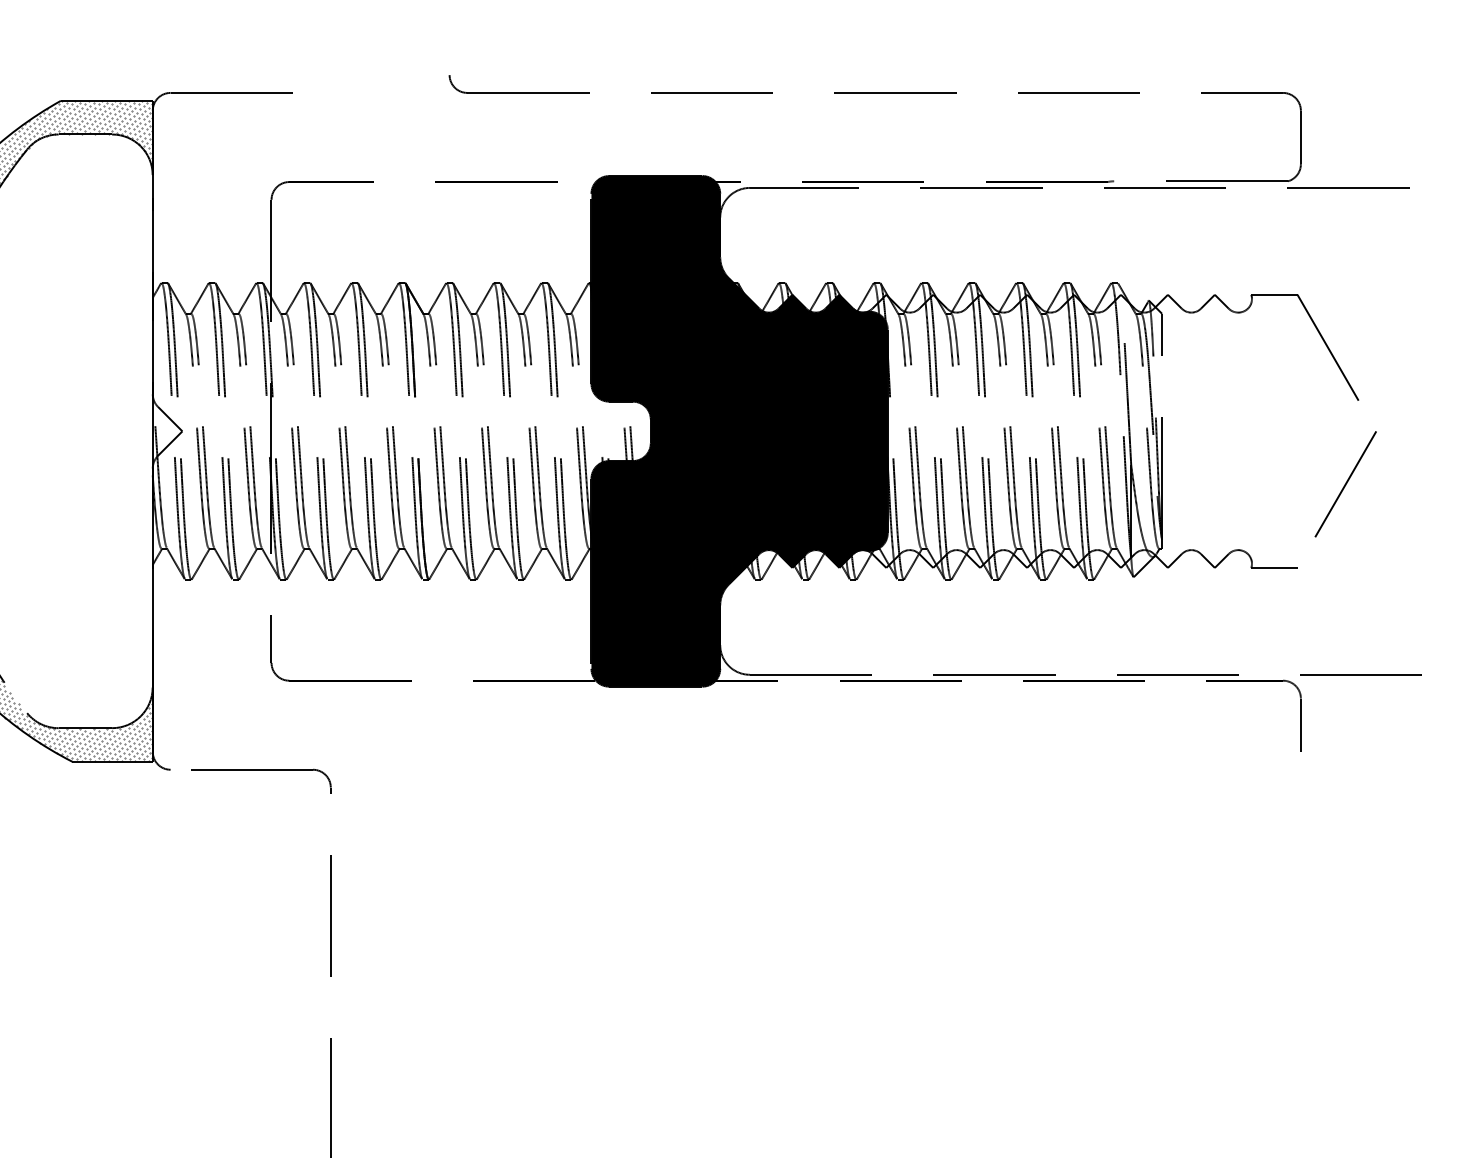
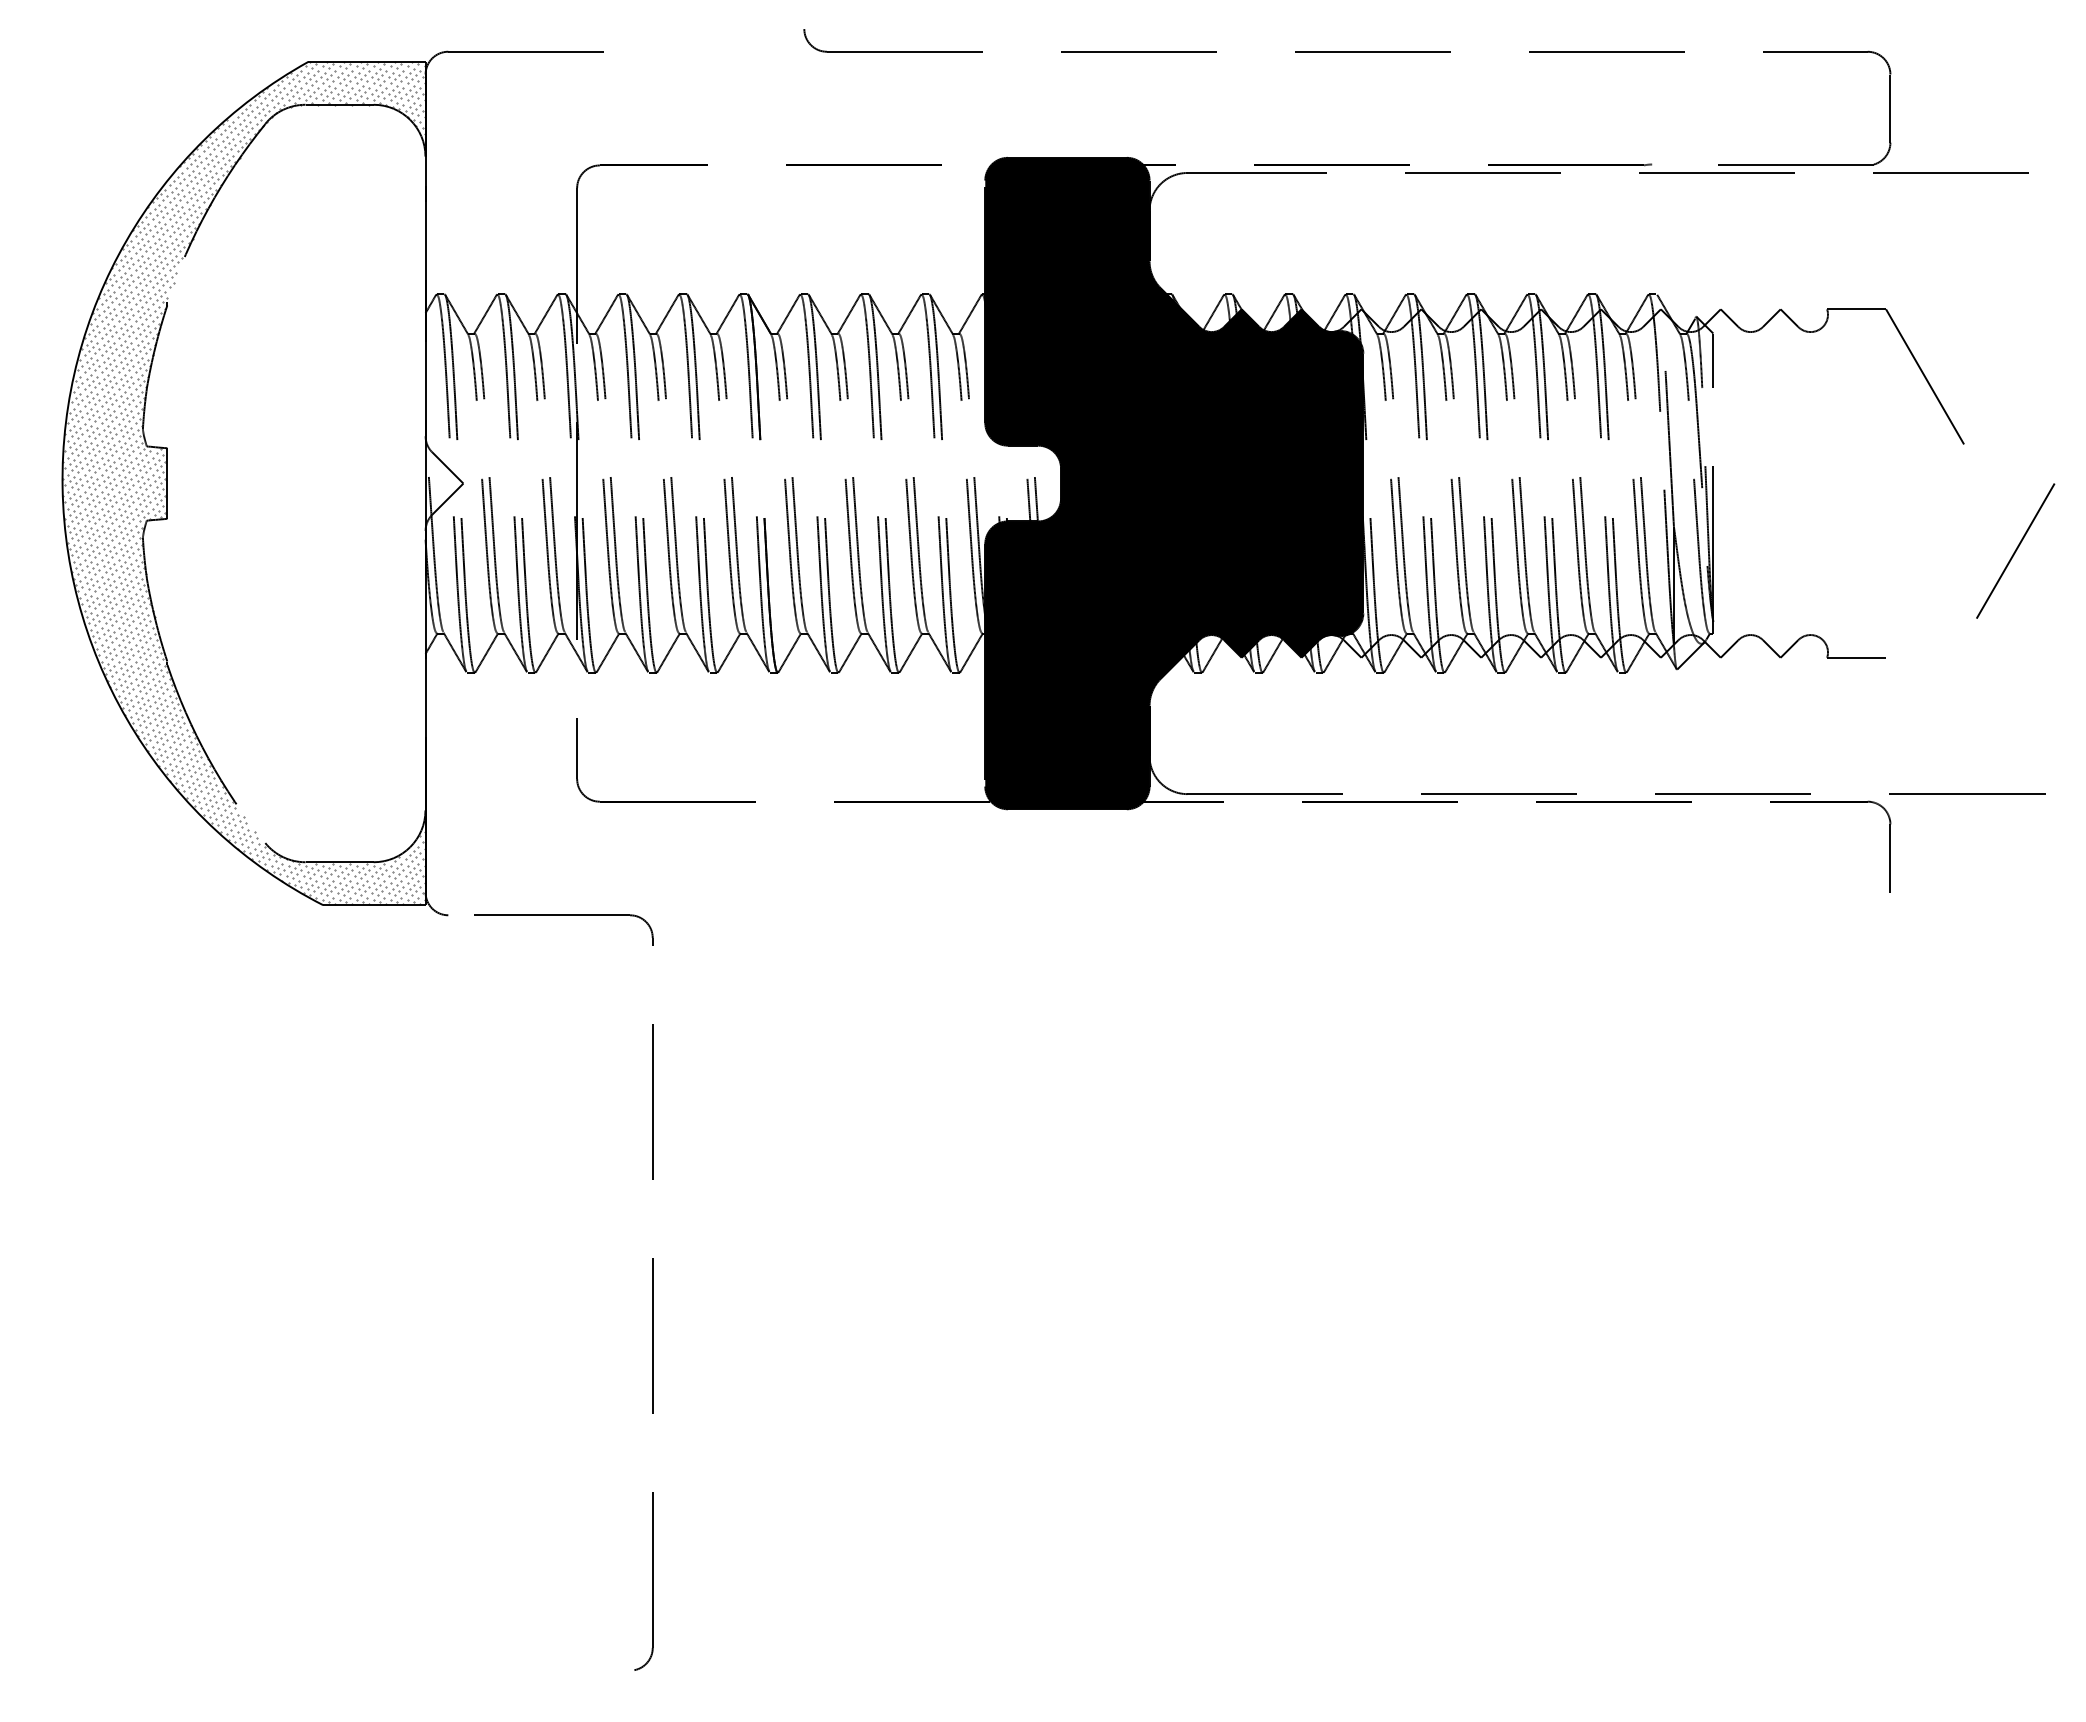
line: (1345, 483) -> (2015, 550), moved

